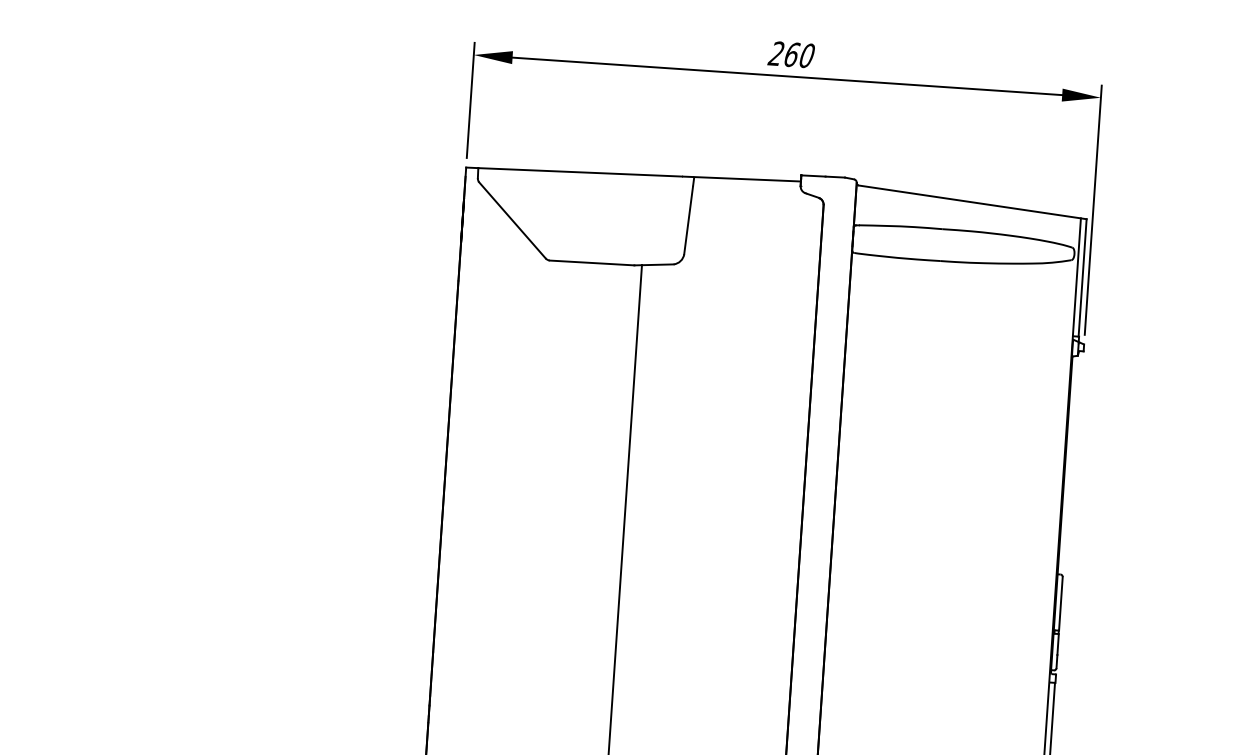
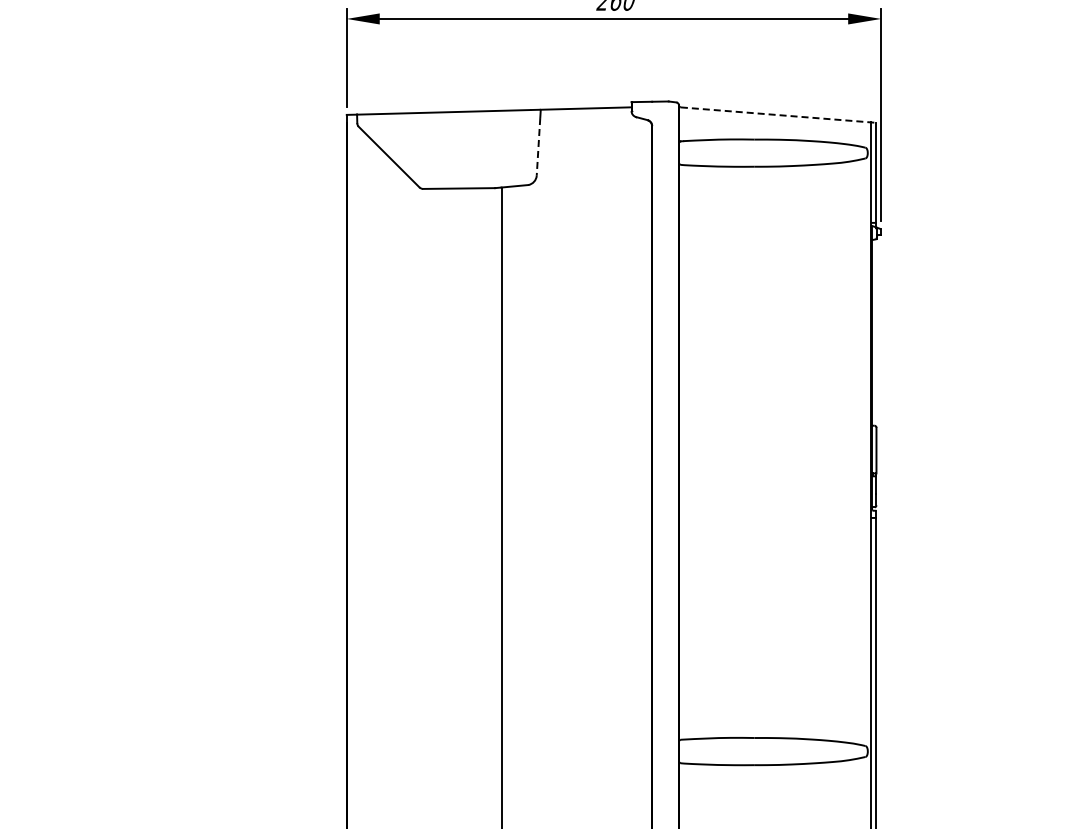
line: (972, 202) -> (778, 115), solid -> dashed
line: (688, 219) -> (538, 146), solid -> dashed

